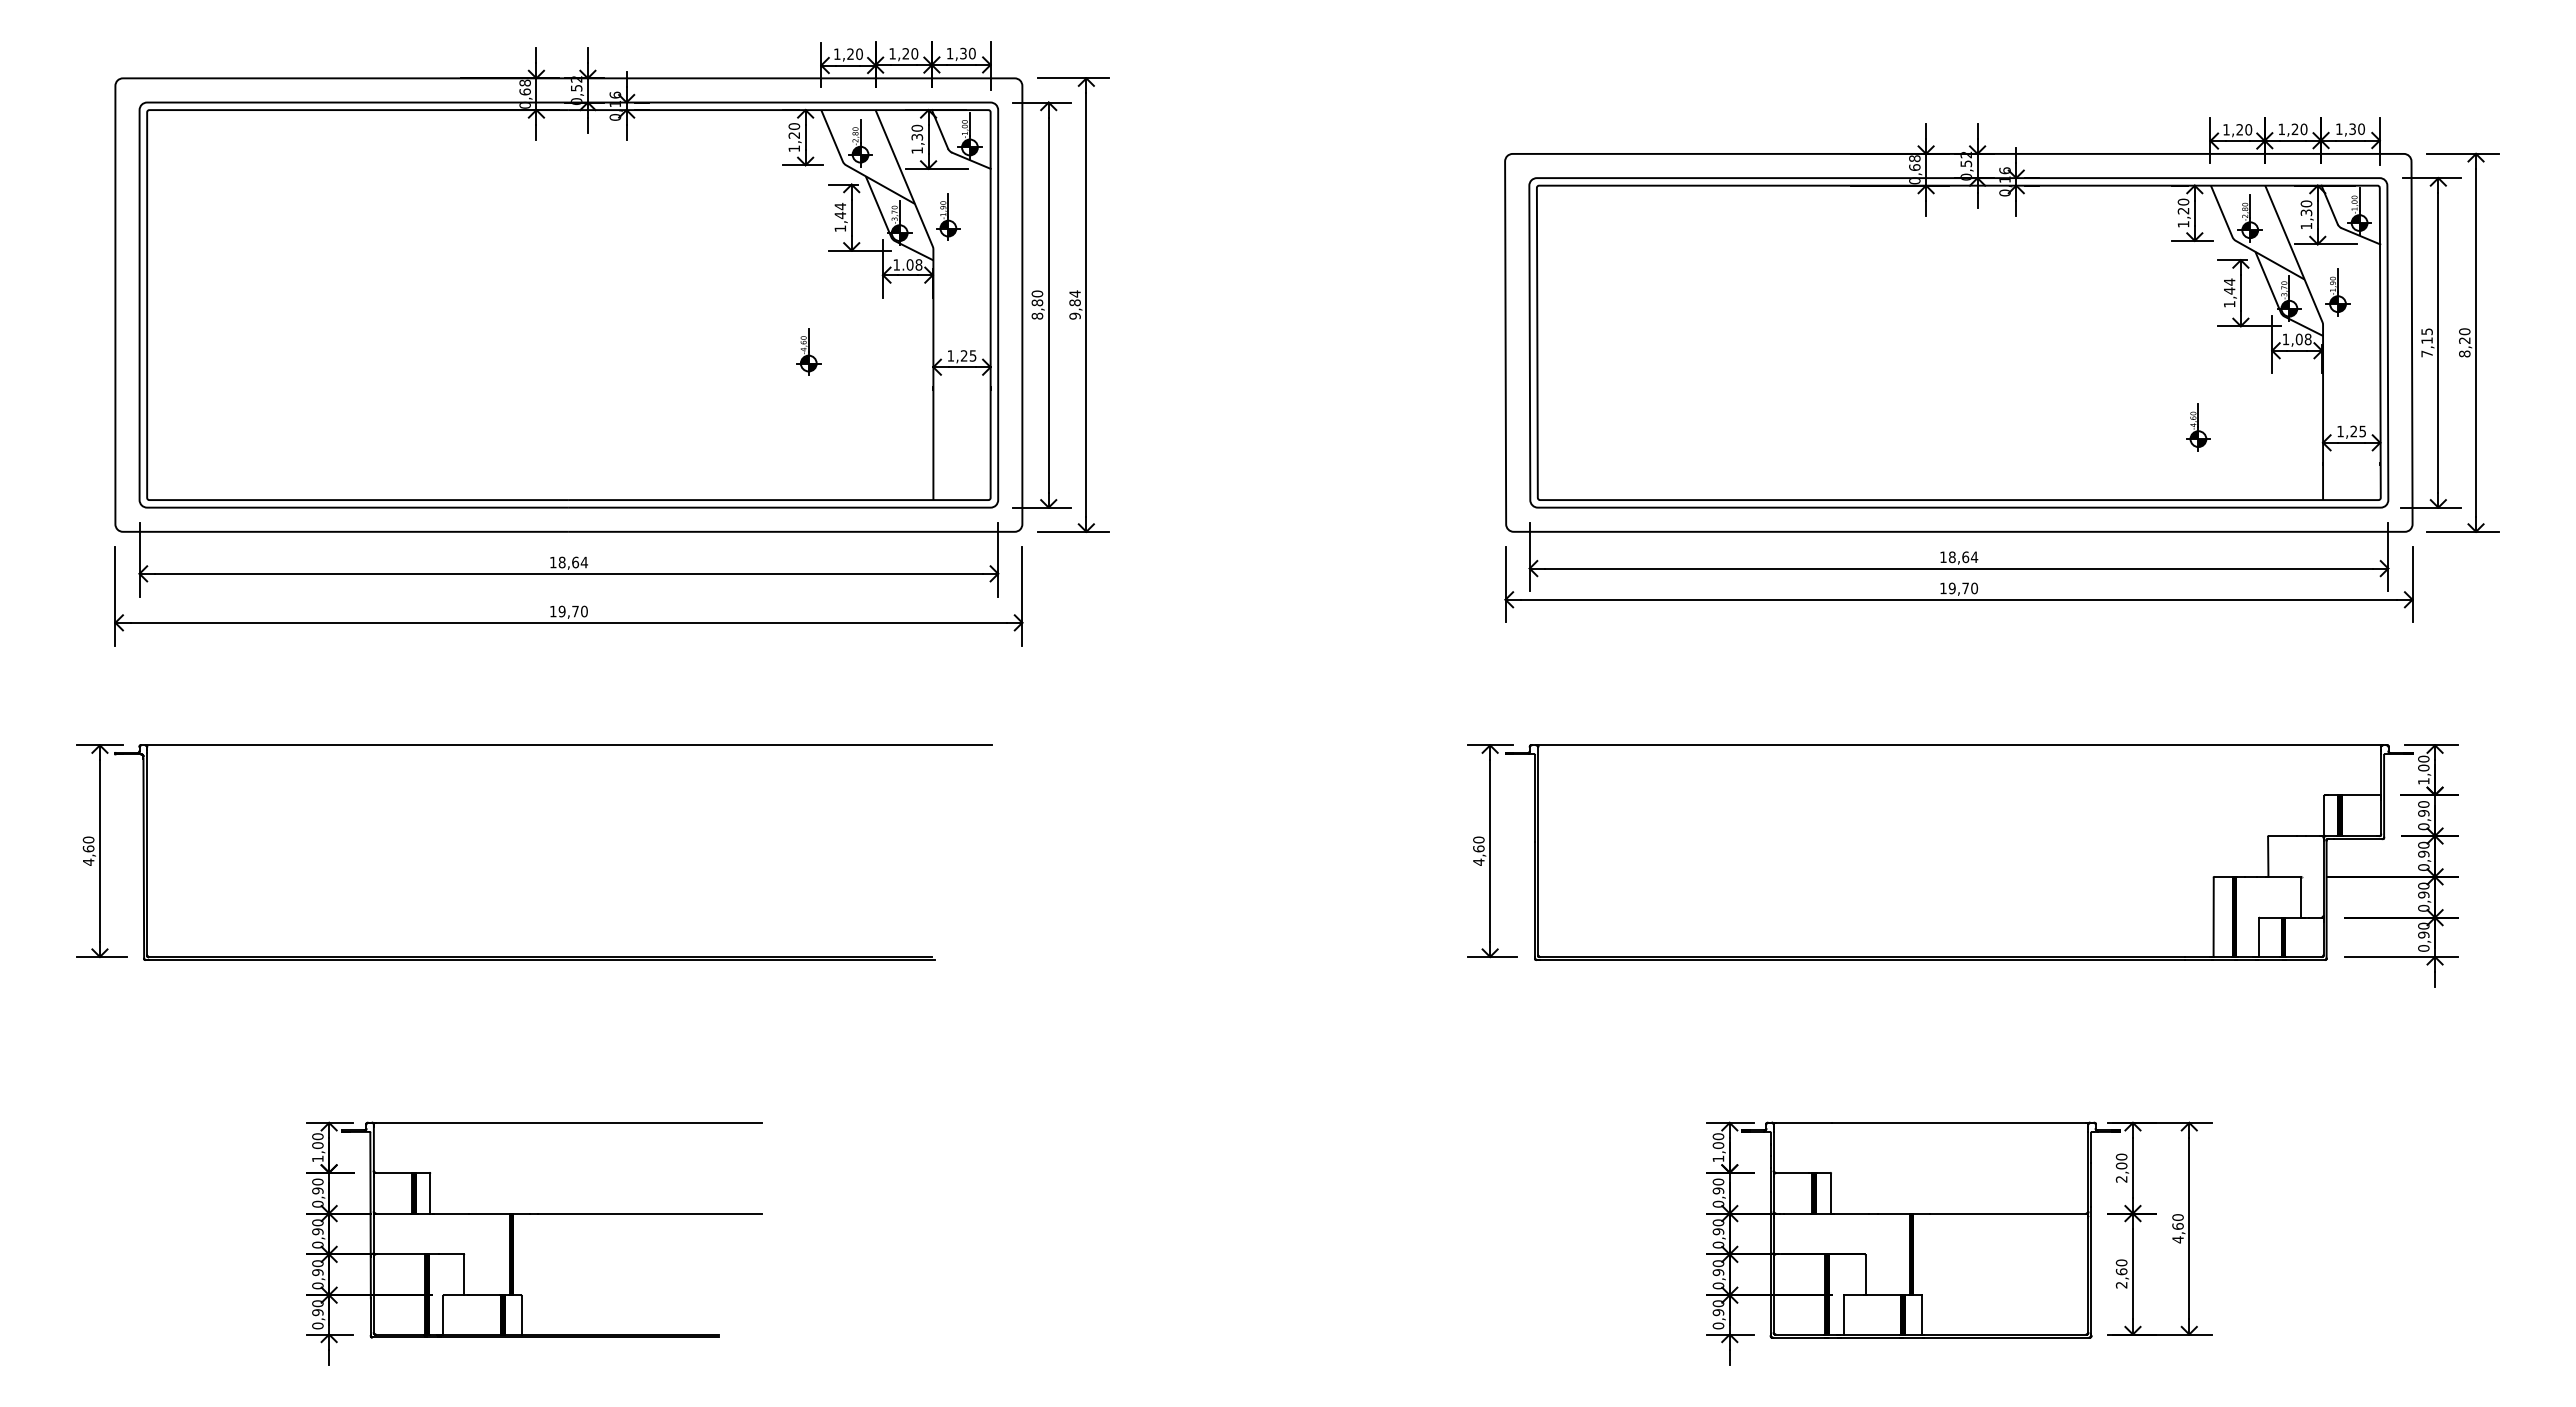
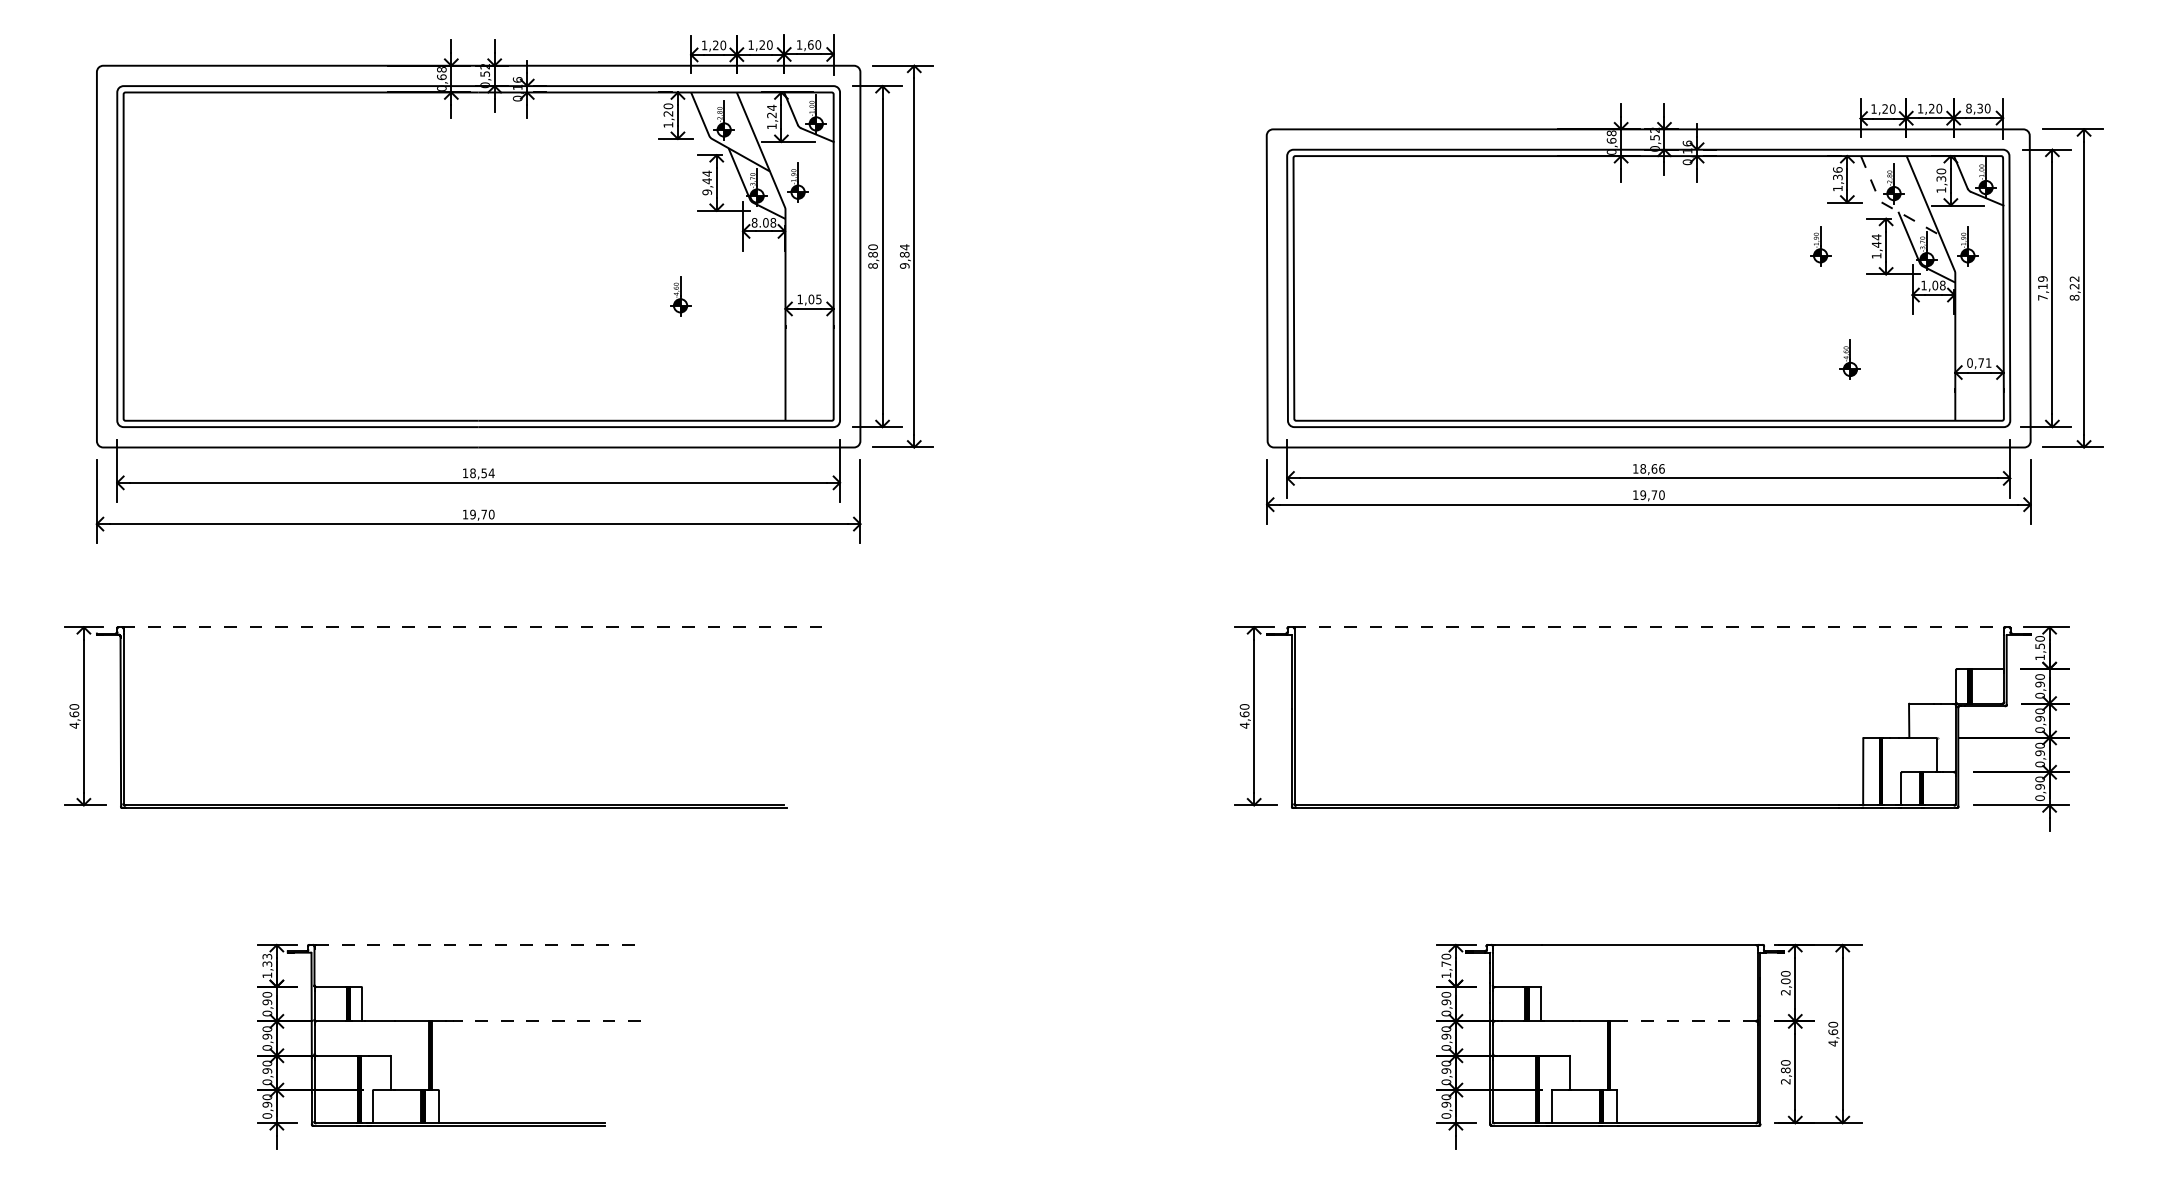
text: (963, 53) -> (810, 44), 1,30 -> 1,60
text: (2338, 129) -> (1968, 108), 1,30 -> 8,30
text: (917, 132) -> (772, 111), 1,30 -> 1,24
text: (2183, 206) -> (1837, 173), 1,20 -> 1,36
text: (840, 228) -> (707, 192), 1,44 -> 9,44
line: (2240, 243) -> (1885, 204), solid -> dashed
text: (896, 264) -> (754, 222), 1.08 -> 8.08
part: (2162, 292) -> (1820, 246), added
text: (2426, 331) -> (2042, 278), 7,15 -> 7,19
text: (2464, 331) -> (2074, 278), 8,20 -> 8,22
text: (963, 355) -> (810, 299), 1,25 -> 1,05
text: (2351, 431) -> (1979, 363), 1,25 -> 0,71
text: (1974, 557) -> (1661, 469), 18,64 -> 18,66
text: (575, 562) -> (484, 473), 18,64 -> 18,54
line: (569, 745) -> (479, 627), solid -> dashed
line: (1959, 745) -> (1649, 627), solid -> dashed
text: (2423, 767) -> (2039, 645), 1,00 -> 1,50
line: (568, 1122) -> (478, 944), solid -> dashed
text: (317, 1141) -> (267, 960), 1,00 -> 1,33
text: (1718, 1145) -> (1446, 964), 1,00 -> 1,70
line: (649, 1213) -> (546, 1021), solid -> dashed
line: (2007, 1213) -> (1689, 1021), solid -> dashed
text: (2121, 1271) -> (1785, 1070), 2,60 -> 2,80

